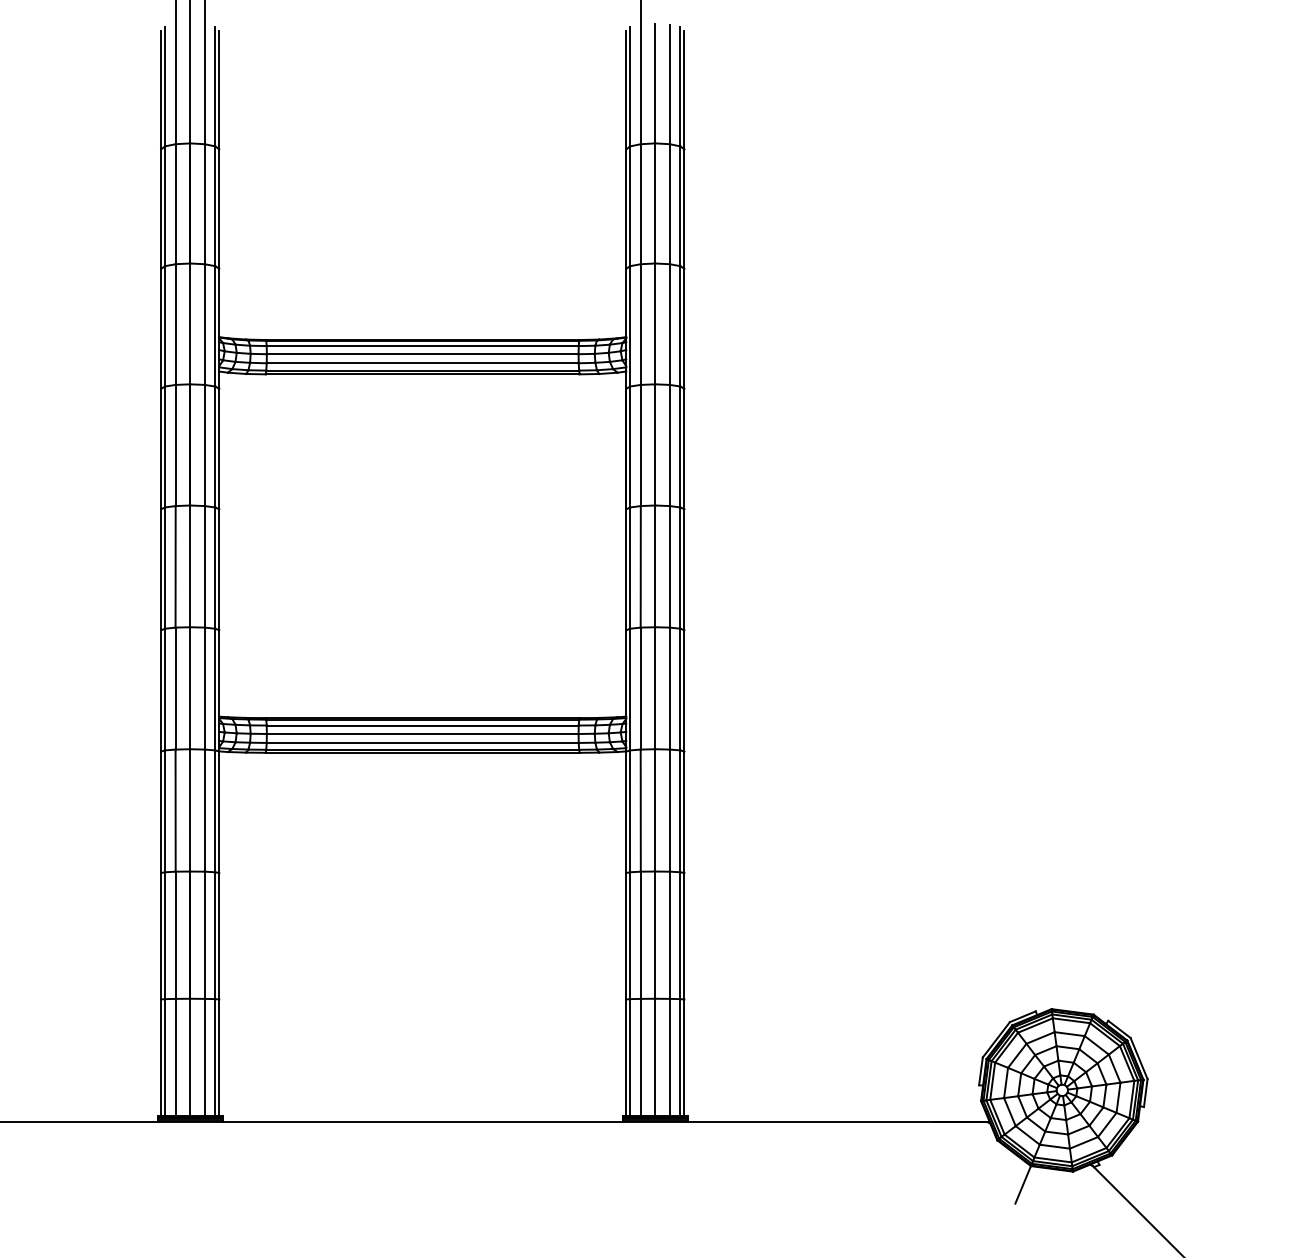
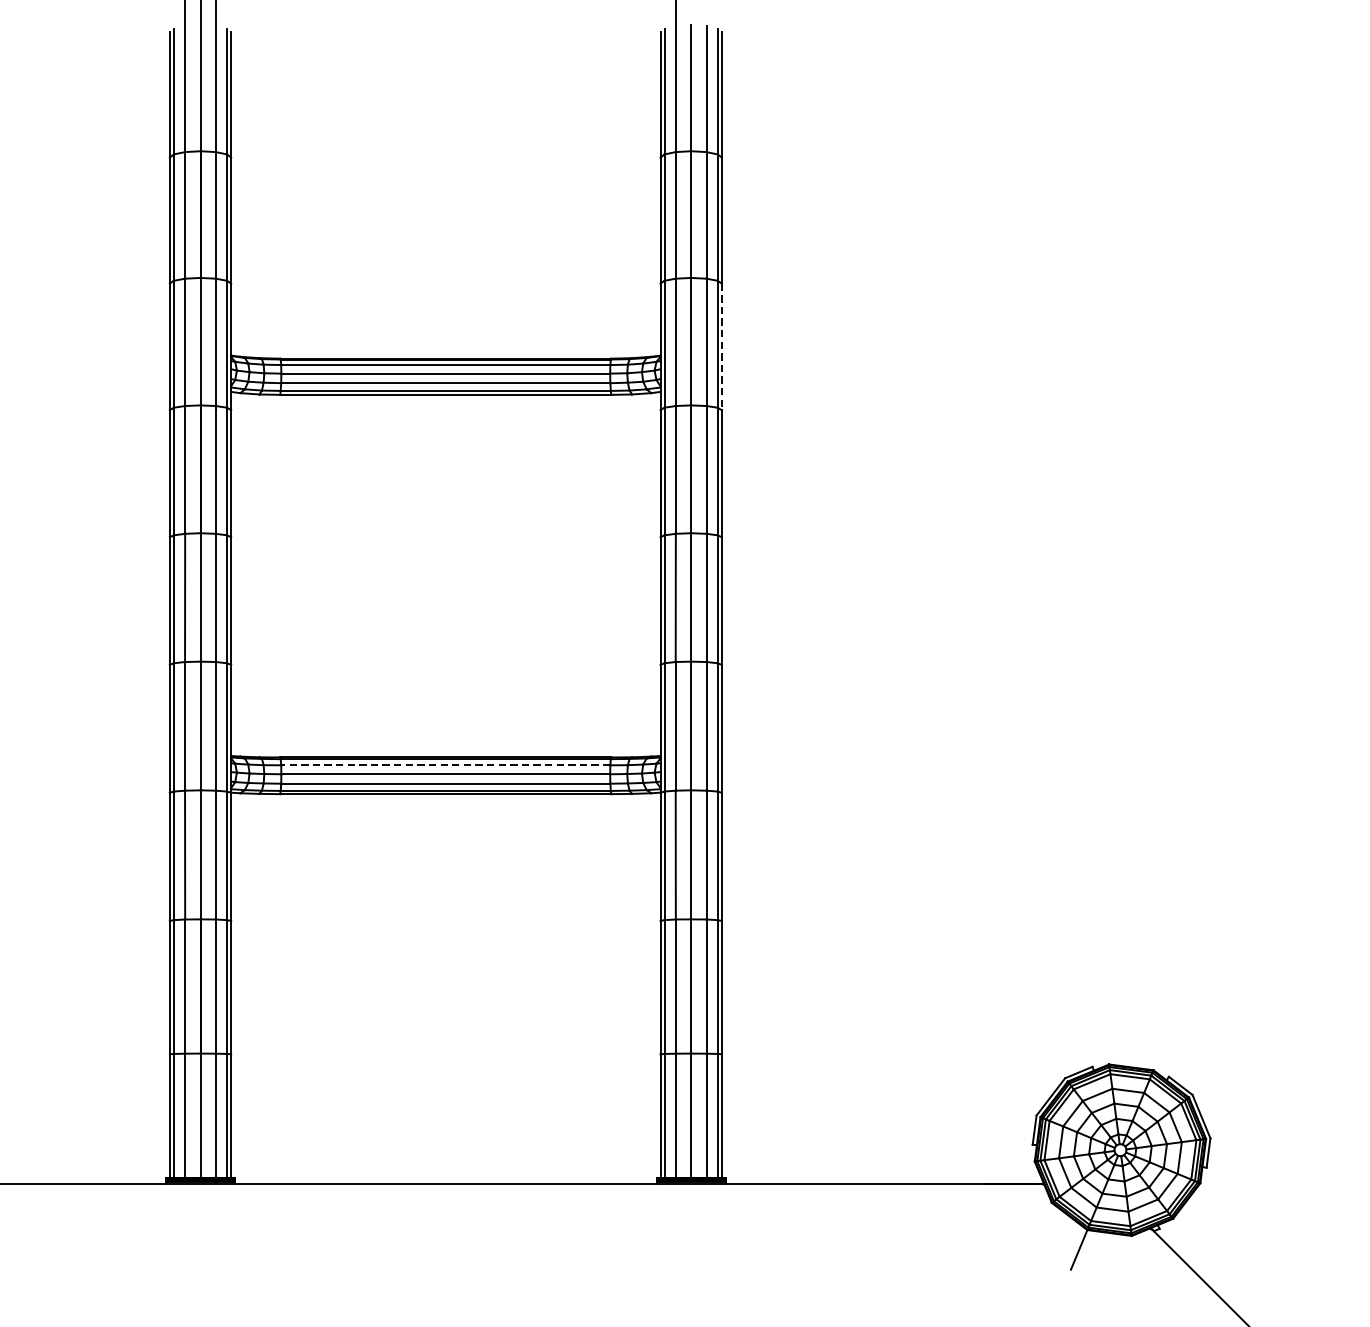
line: (684, 329) -> (721, 347), solid -> dashed
line: (422, 725) -> (445, 765), solid -> dashed

